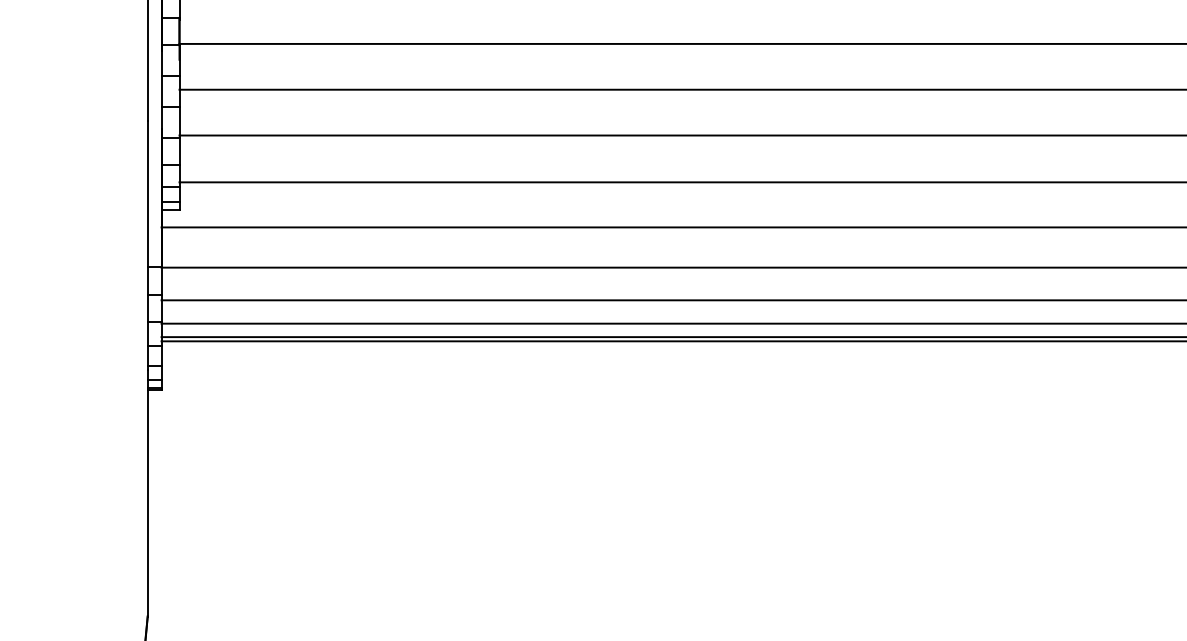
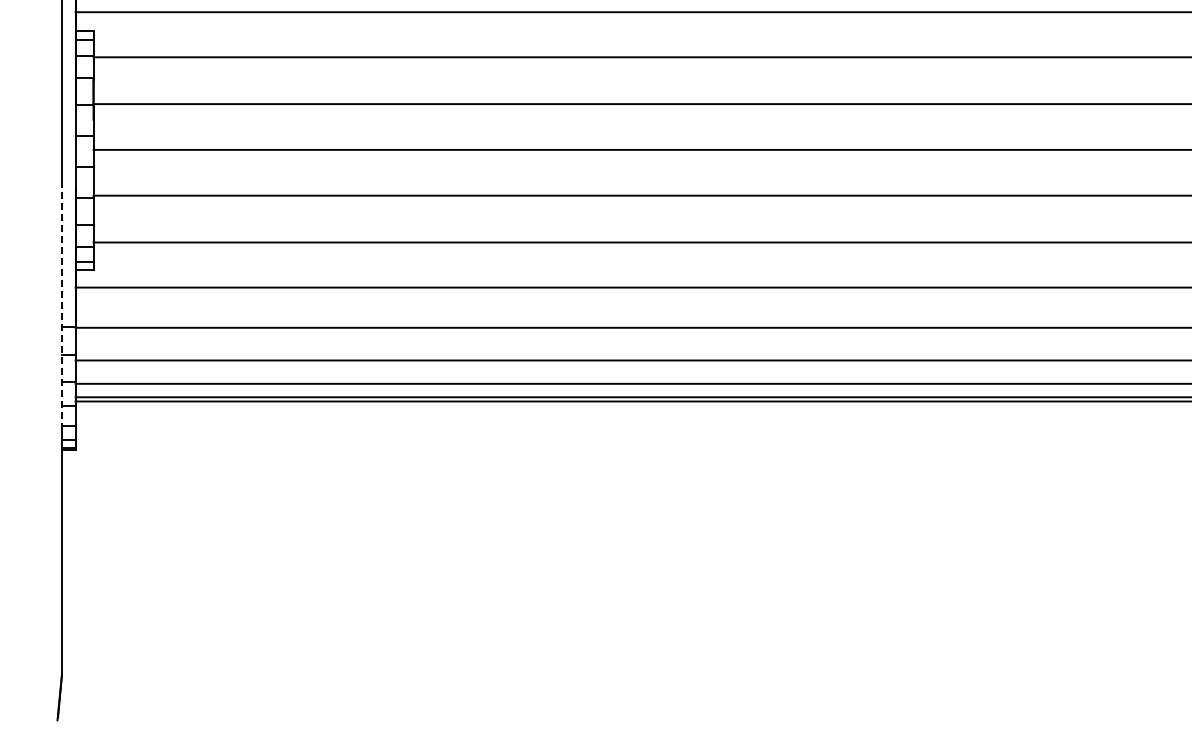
line: (147, 244) -> (61, 304), solid -> dashed

